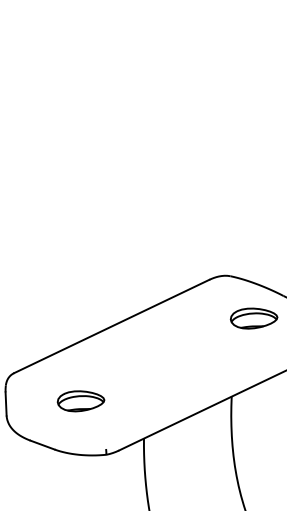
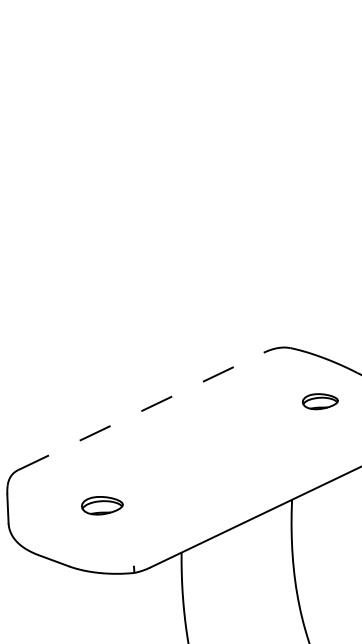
part: (254, 318) -> (320, 401), size x0.6
line: (112, 326) -> (141, 411), solid -> dashed
part: (81, 401) -> (102, 505), size x0.7

